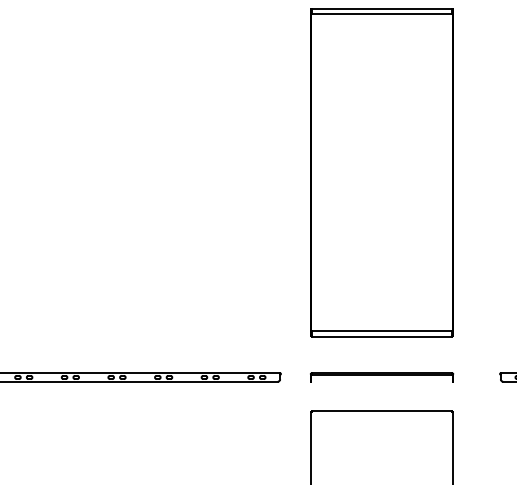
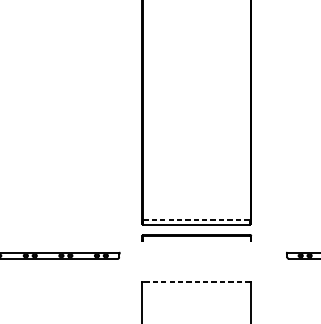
line: (382, 331) -> (197, 220), solid -> dashed
part: (382, 377) -> (197, 238), moved
line: (381, 411) -> (196, 281), solid -> dashed

